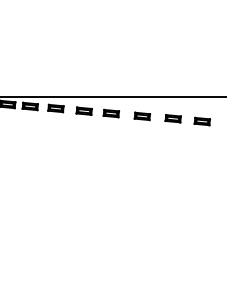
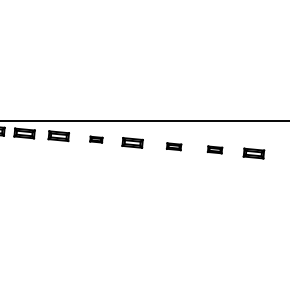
part: (83, 110) -> (95, 138), size x0.6
part: (142, 116) -> (174, 146), size x0.7
part: (172, 118) -> (214, 149), size x0.7

